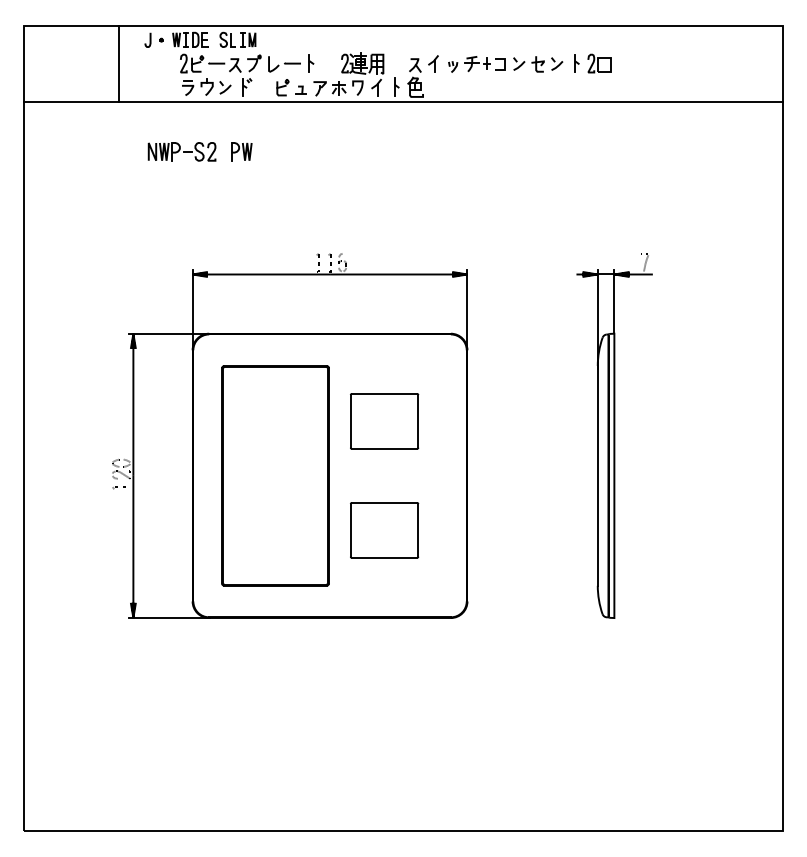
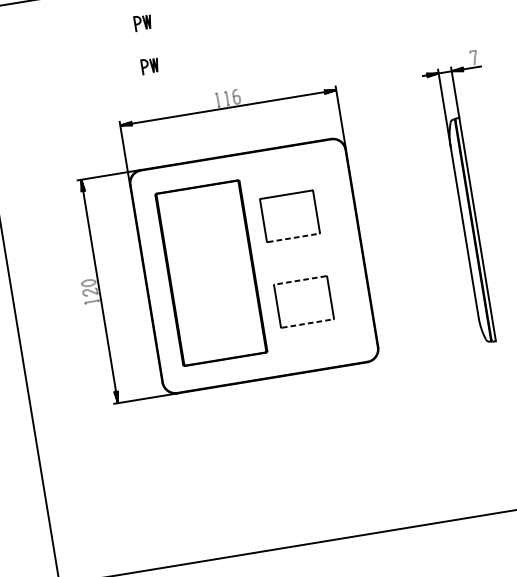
part: (181, 151) -> (95, 30), removed
part: (241, 206) -> (149, 65), added
line: (384, 448) -> (293, 237), solid -> dashed
line: (384, 502) -> (300, 280), solid -> dashed
line: (384, 557) -> (307, 323), solid -> dashed

